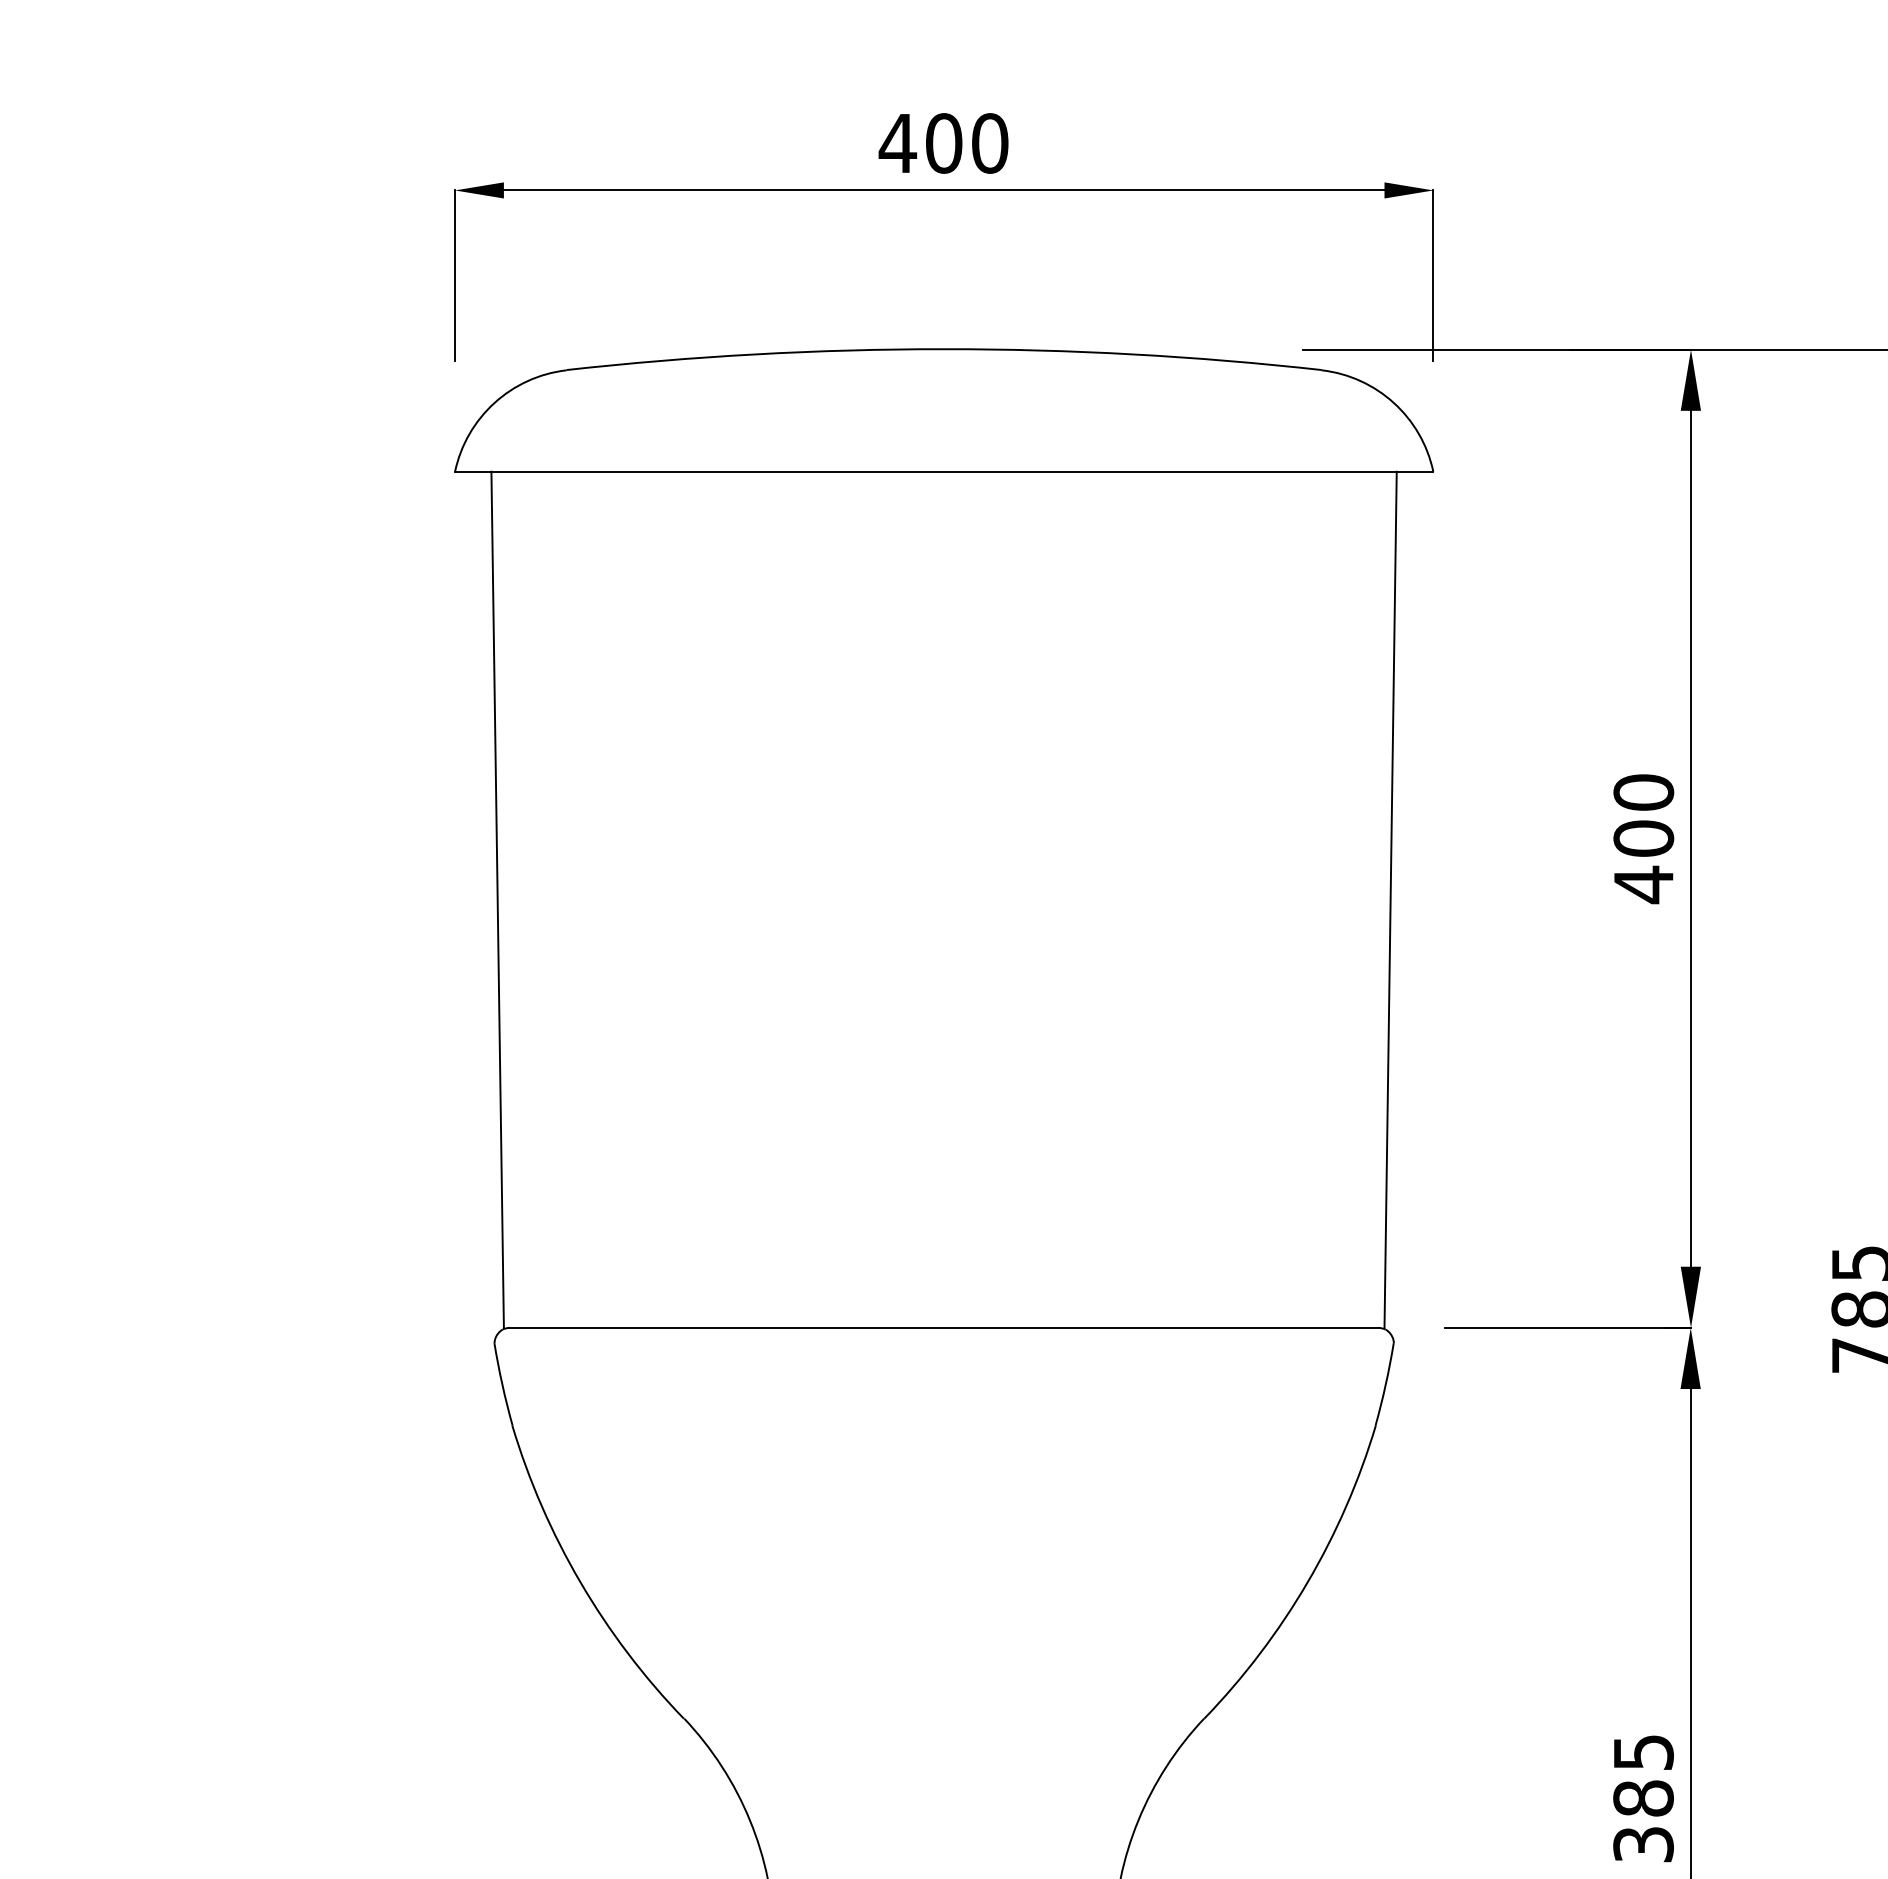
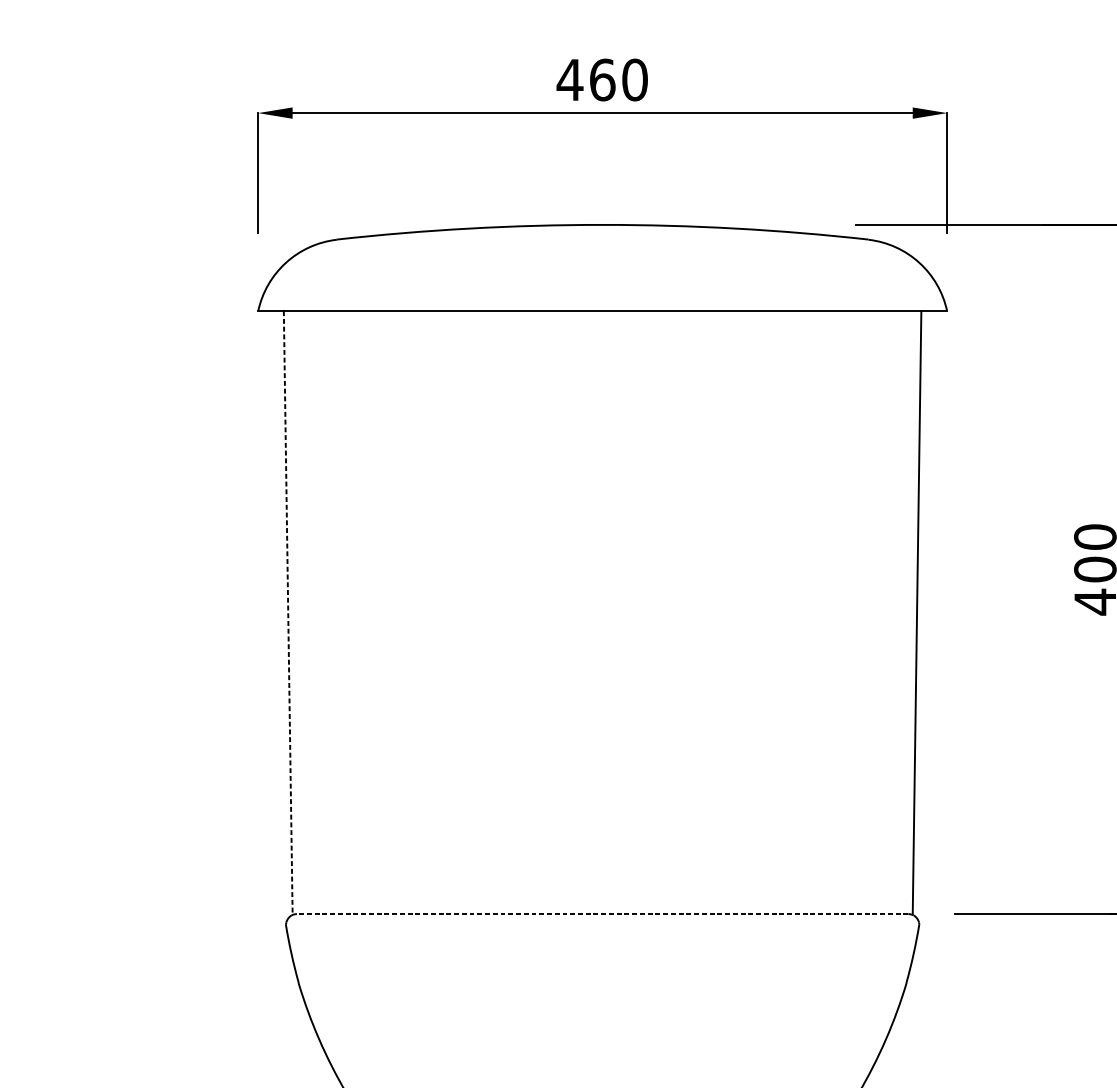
text: (944, 143) -> (602, 80), 400 -> 460
line: (497, 900) -> (288, 613), solid -> dashed
line: (943, 1327) -> (602, 913), solid -> dashed

